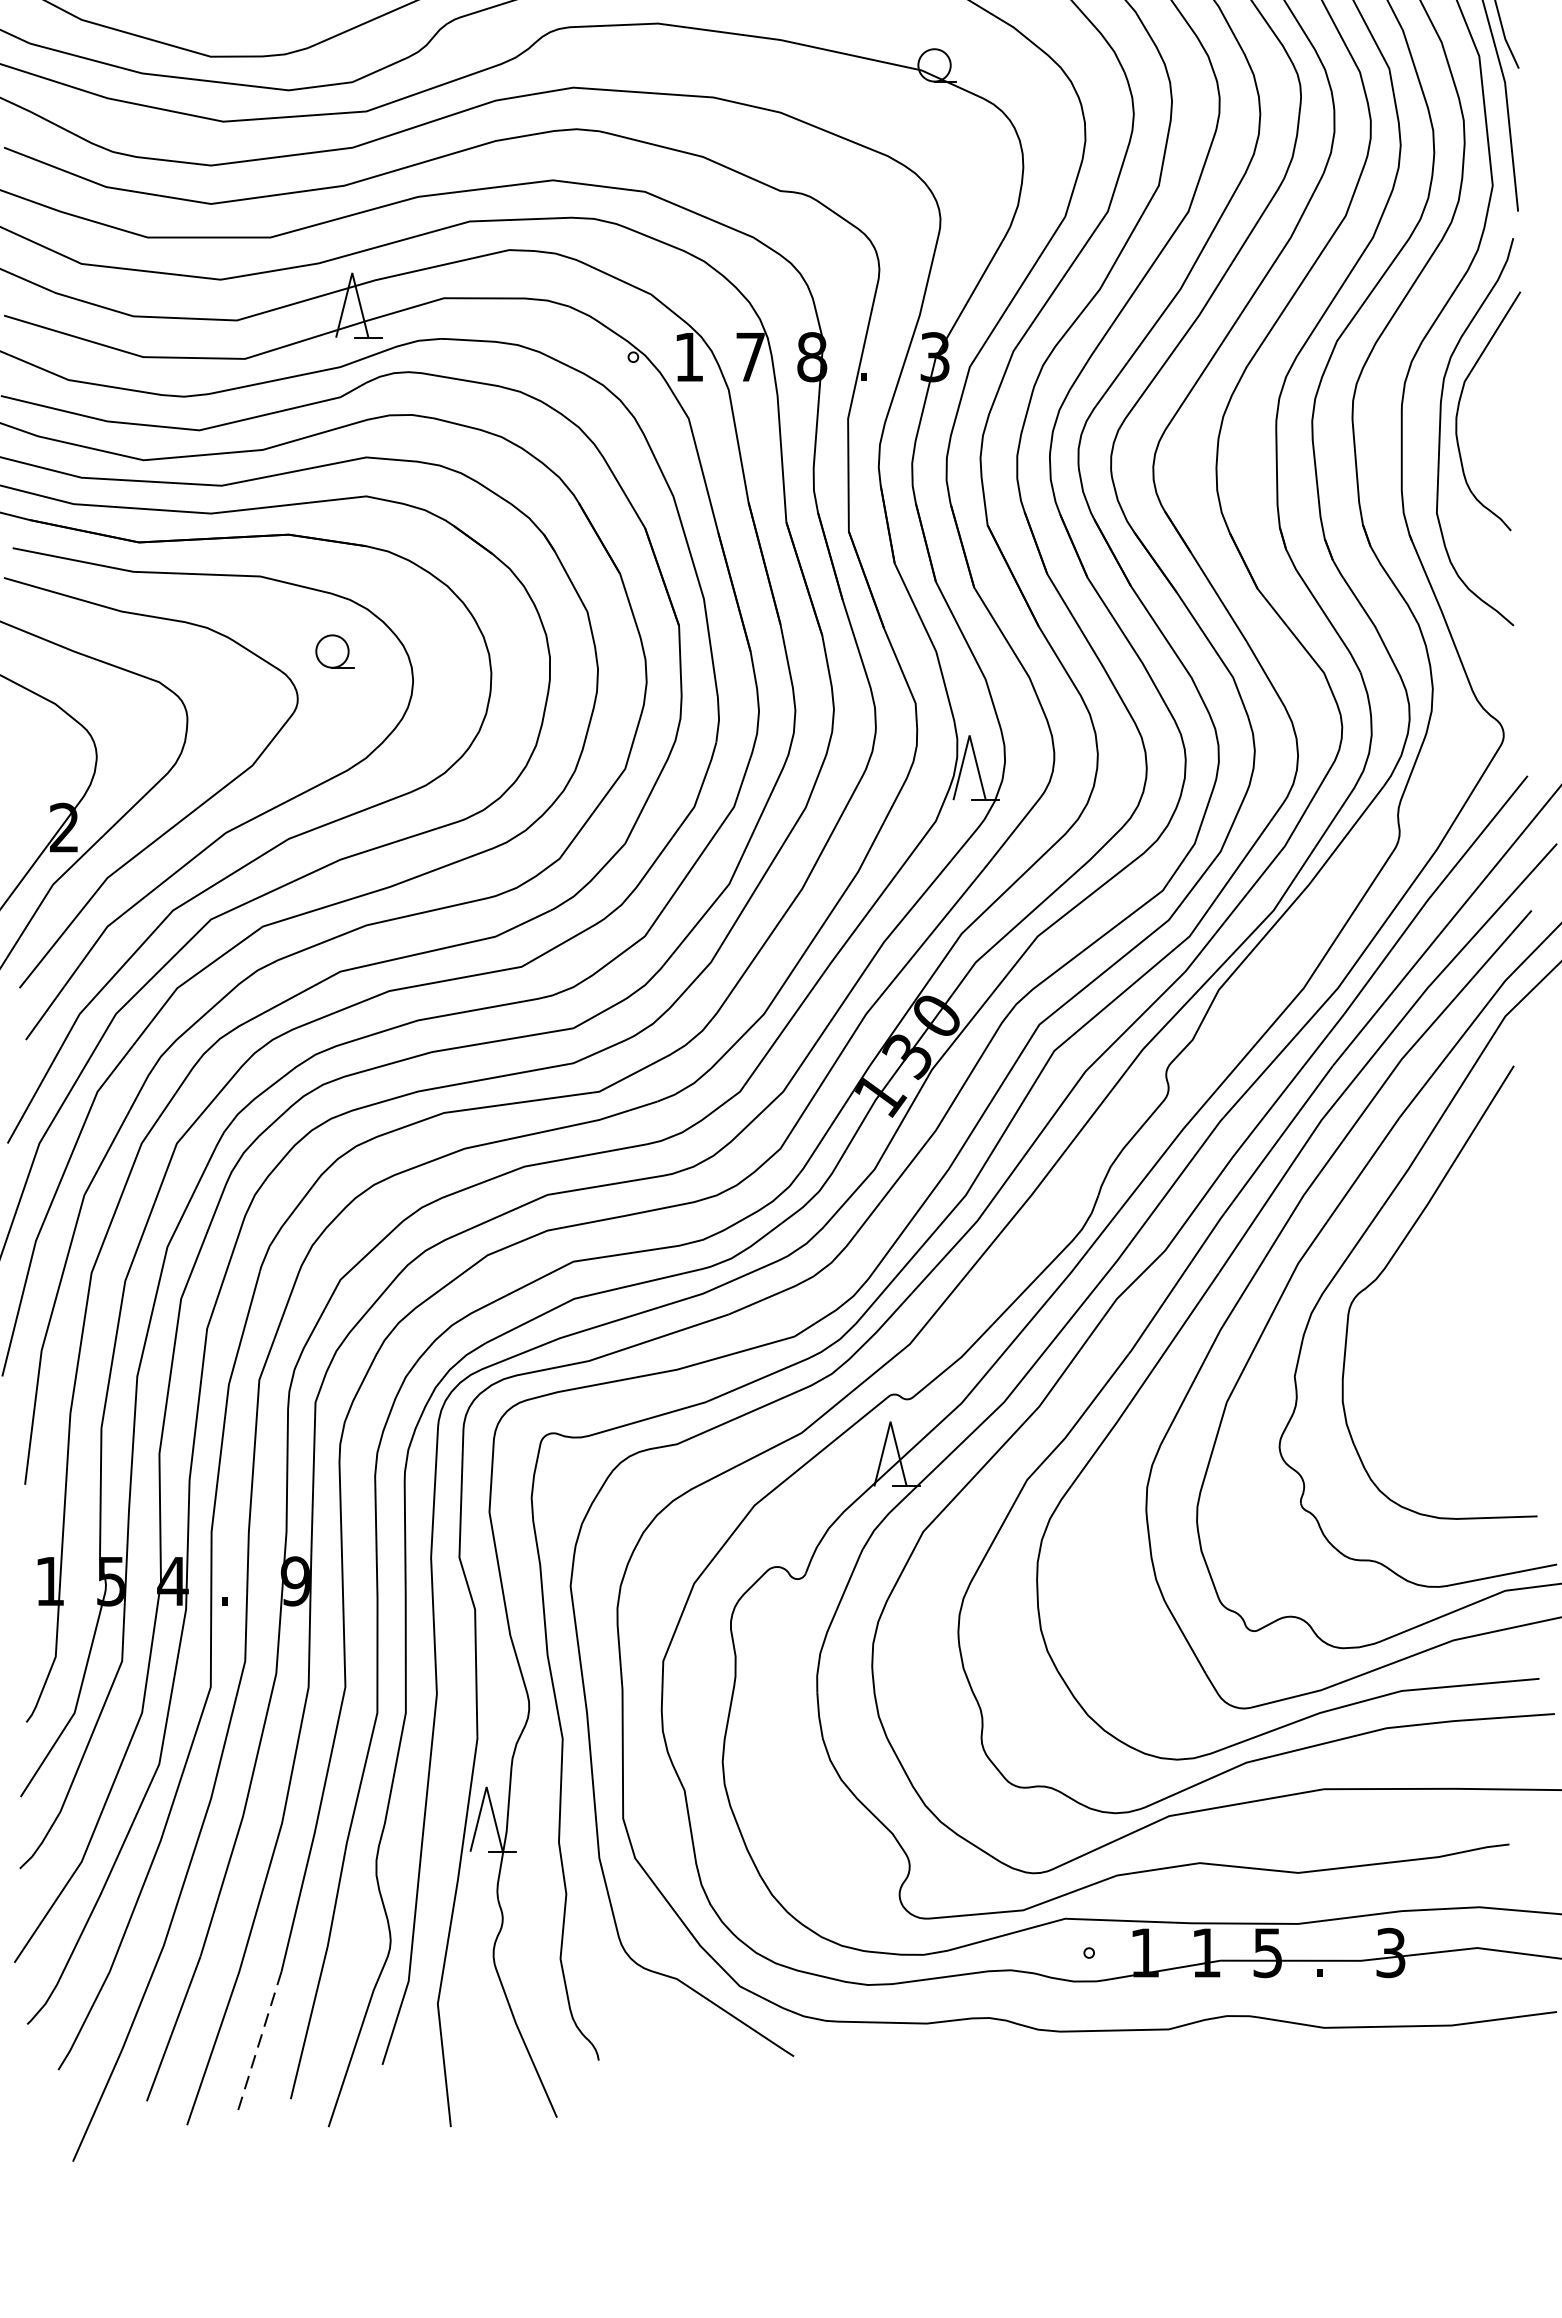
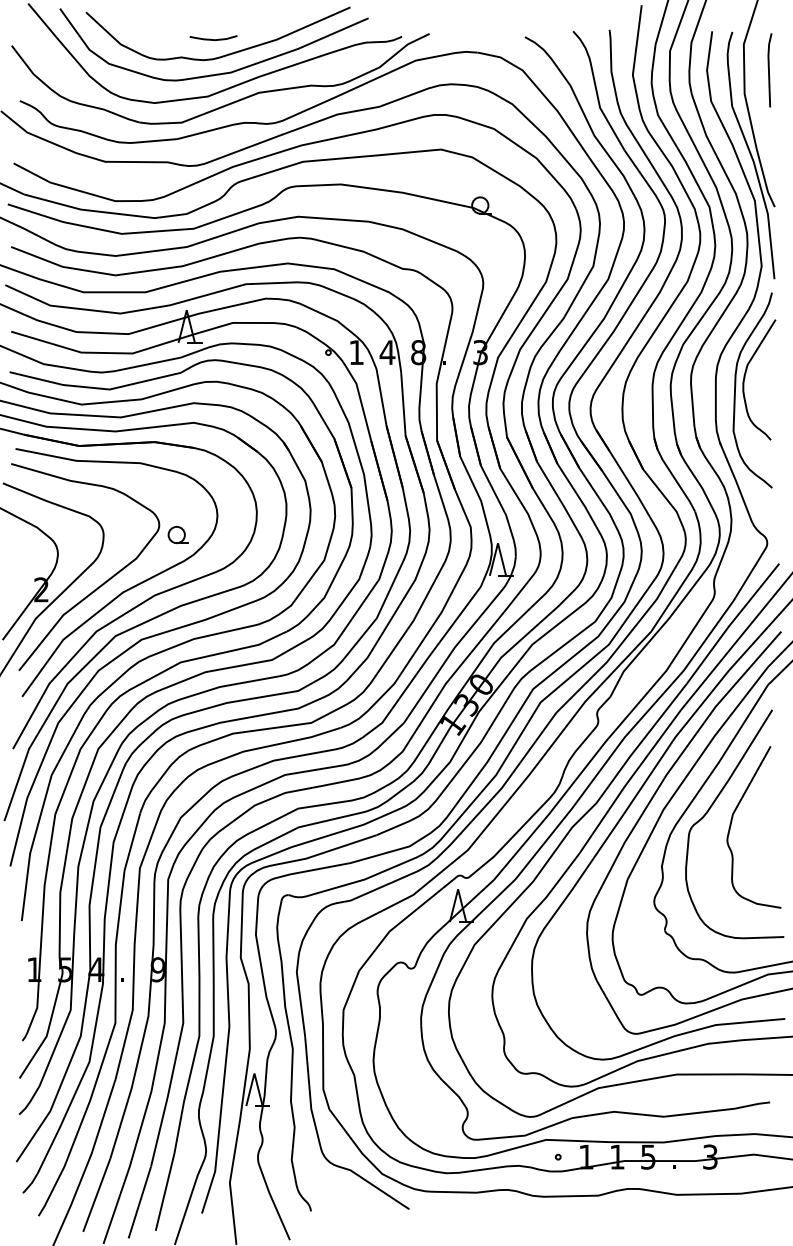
text: (750, 356) -> (387, 352), 7 -> 4
part: (333, 652) -> (177, 535), moved
curve: (1434, 1287) -> (732, 821), added
line: (258, 2042) -> (139, 1202), dashed -> solid

